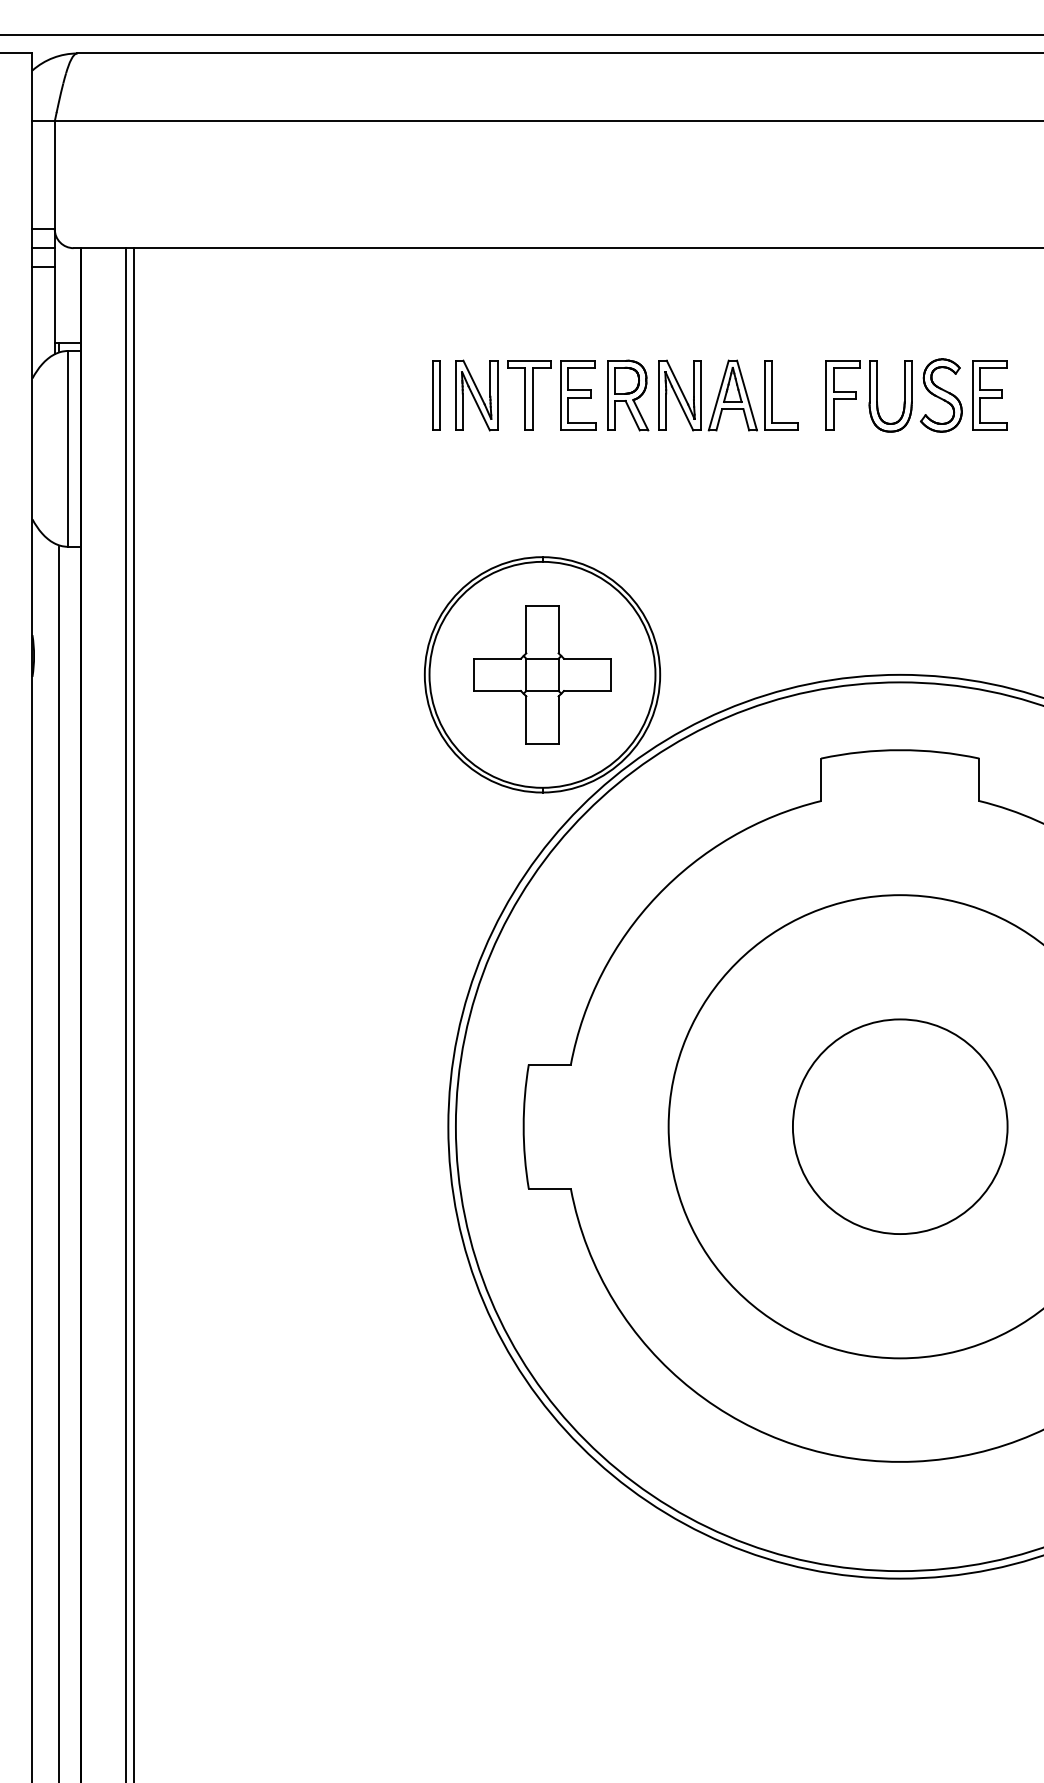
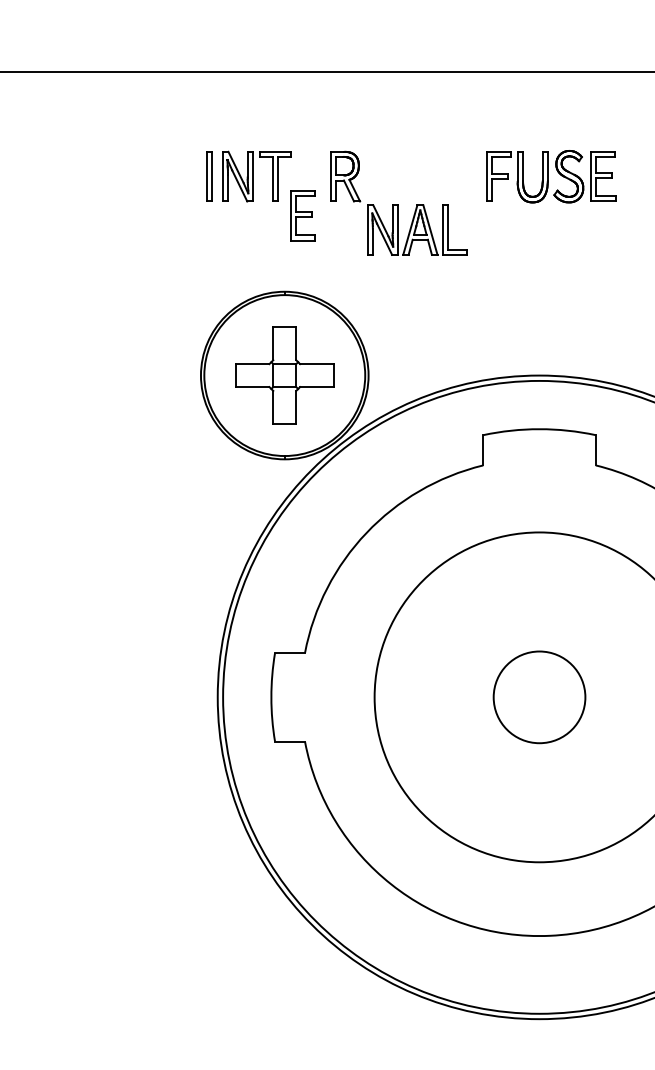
part: (578, 395) -> (303, 215), moved
part: (728, 395) -> (417, 230), moved
circle: (899, 1126) -> (539, 697), size x0.6

